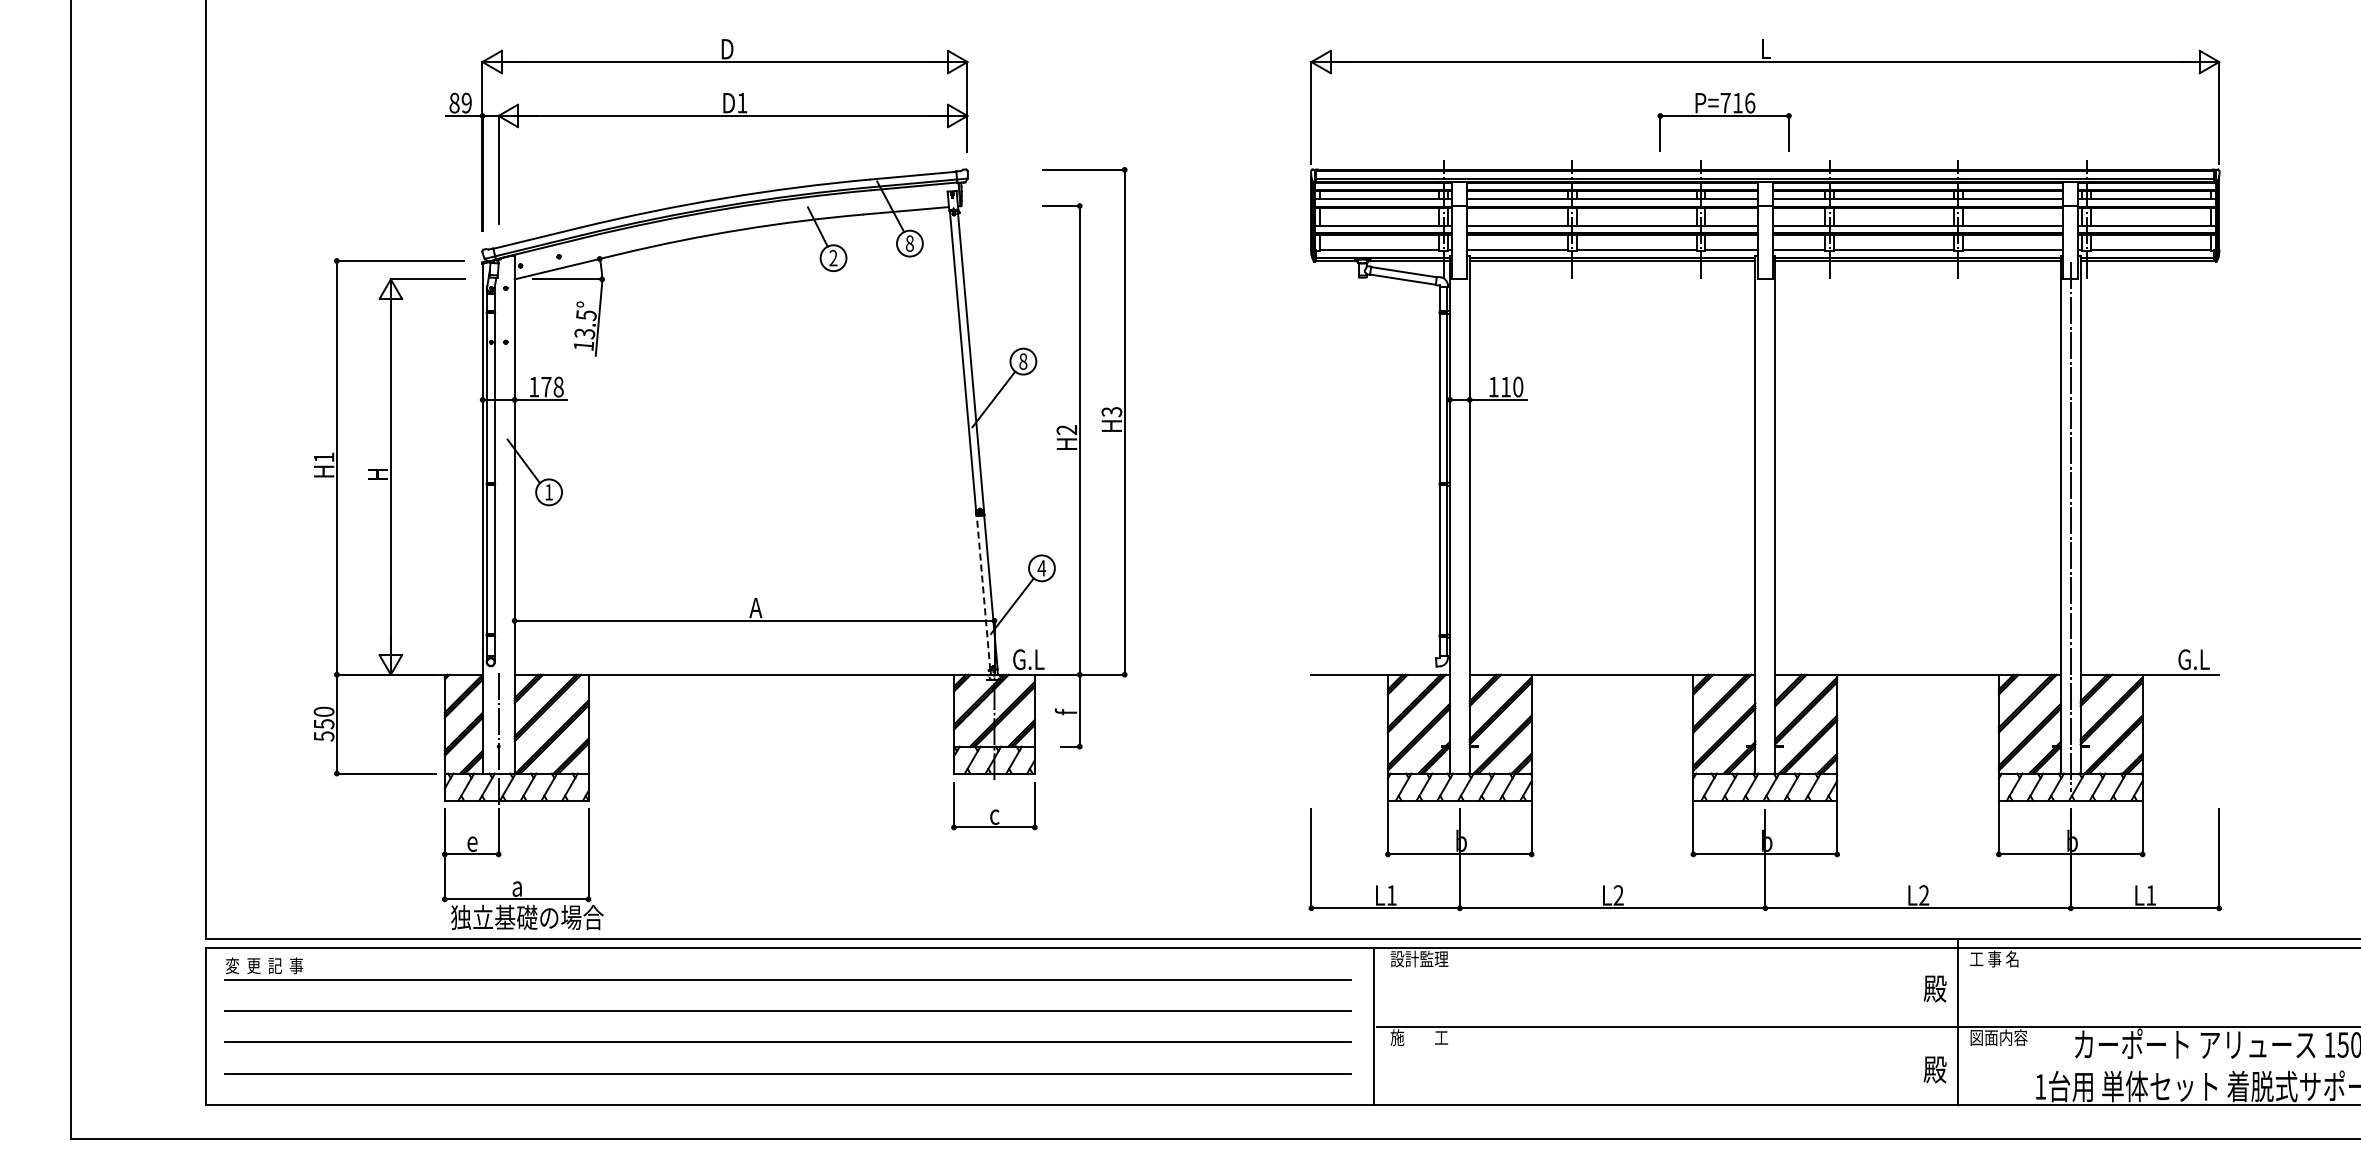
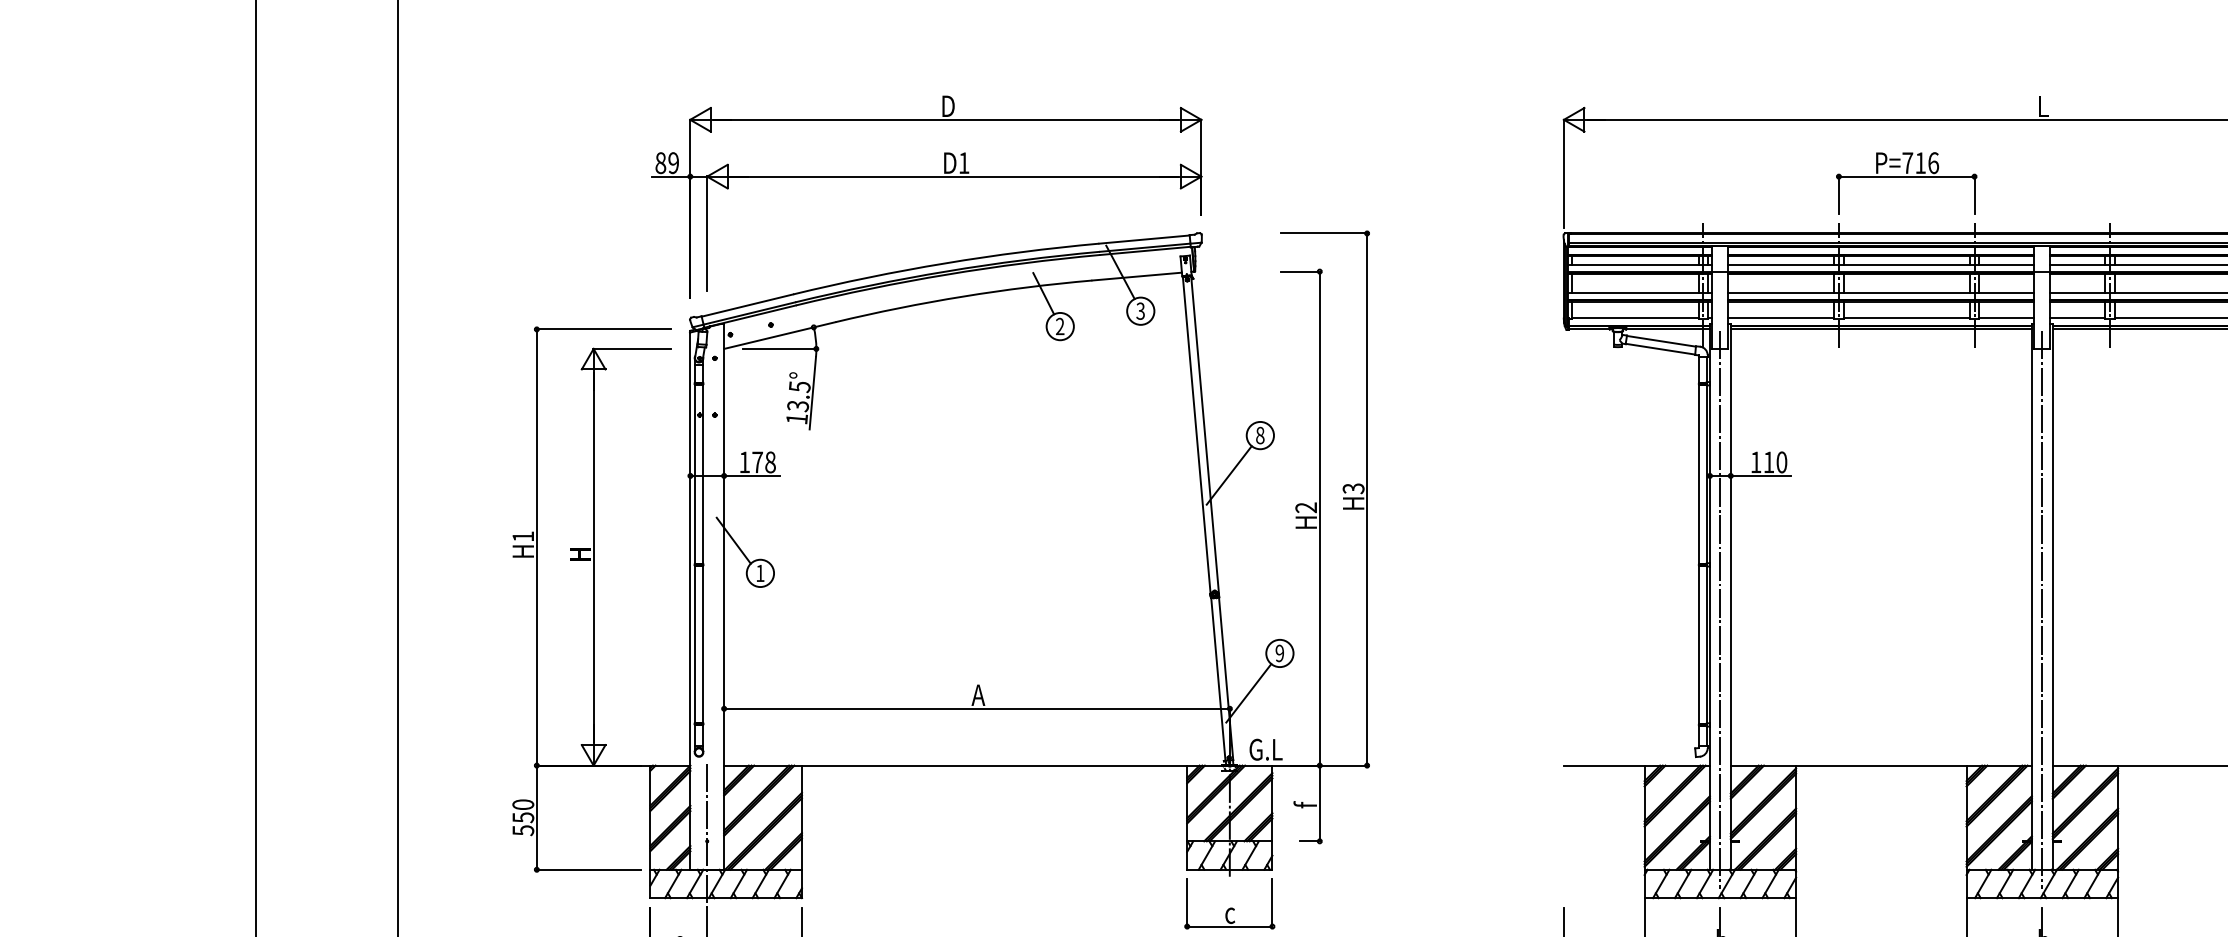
part: (1724, 121) -> (1906, 182), moved
text: (909, 243) -> (1140, 311), 8 -> 3
line: (1459, 526) -> (1720, 609), added
line: (1765, 526) -> (2042, 609), added
text: (1041, 568) -> (1279, 653), 4 -> 9
line: (983, 592) -> (1218, 678), dashed -> solid

